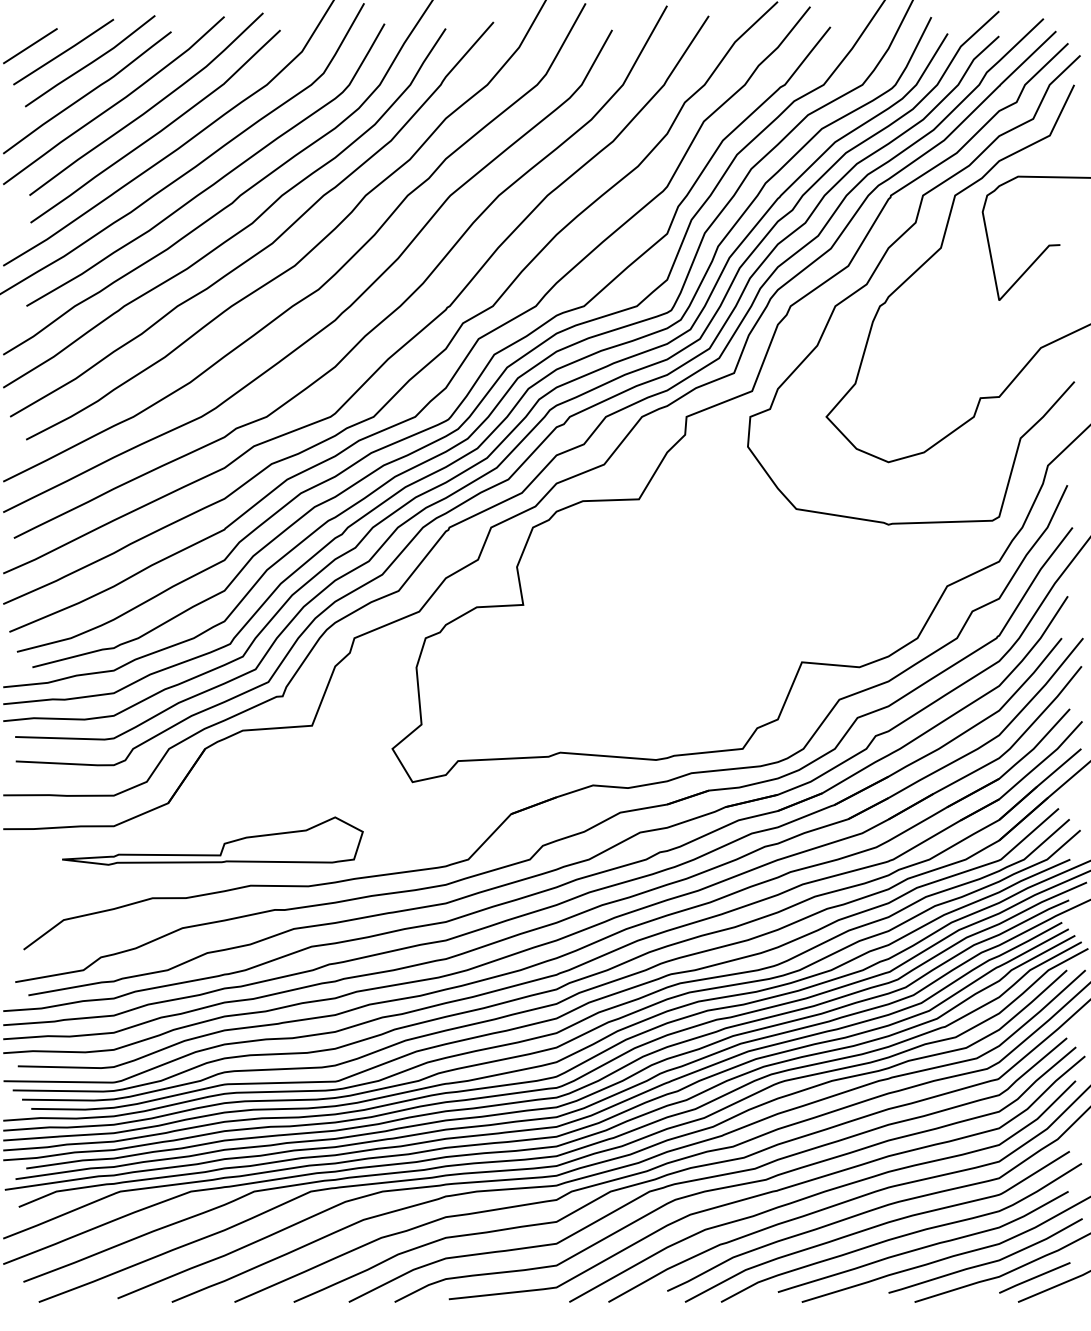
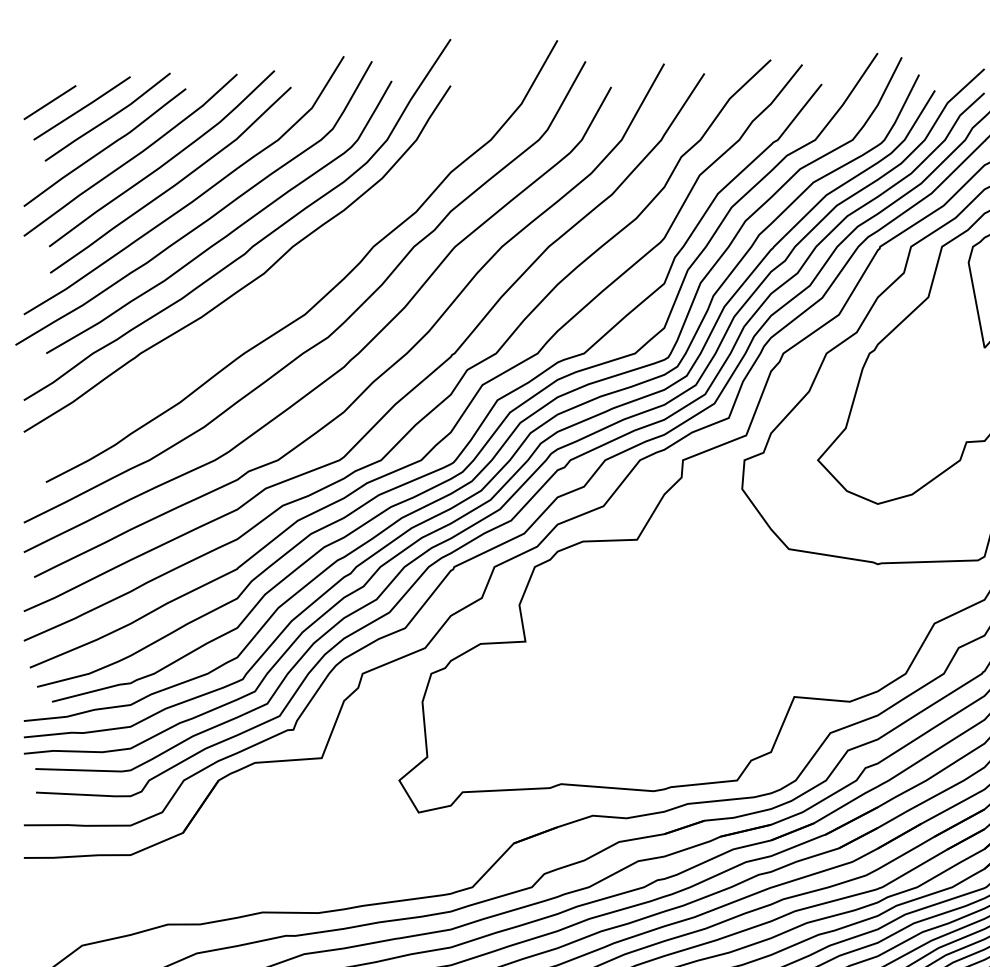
curve: (271, 242) -> (282, 292), removed
part: (223, 843) -> (236, 871), removed

